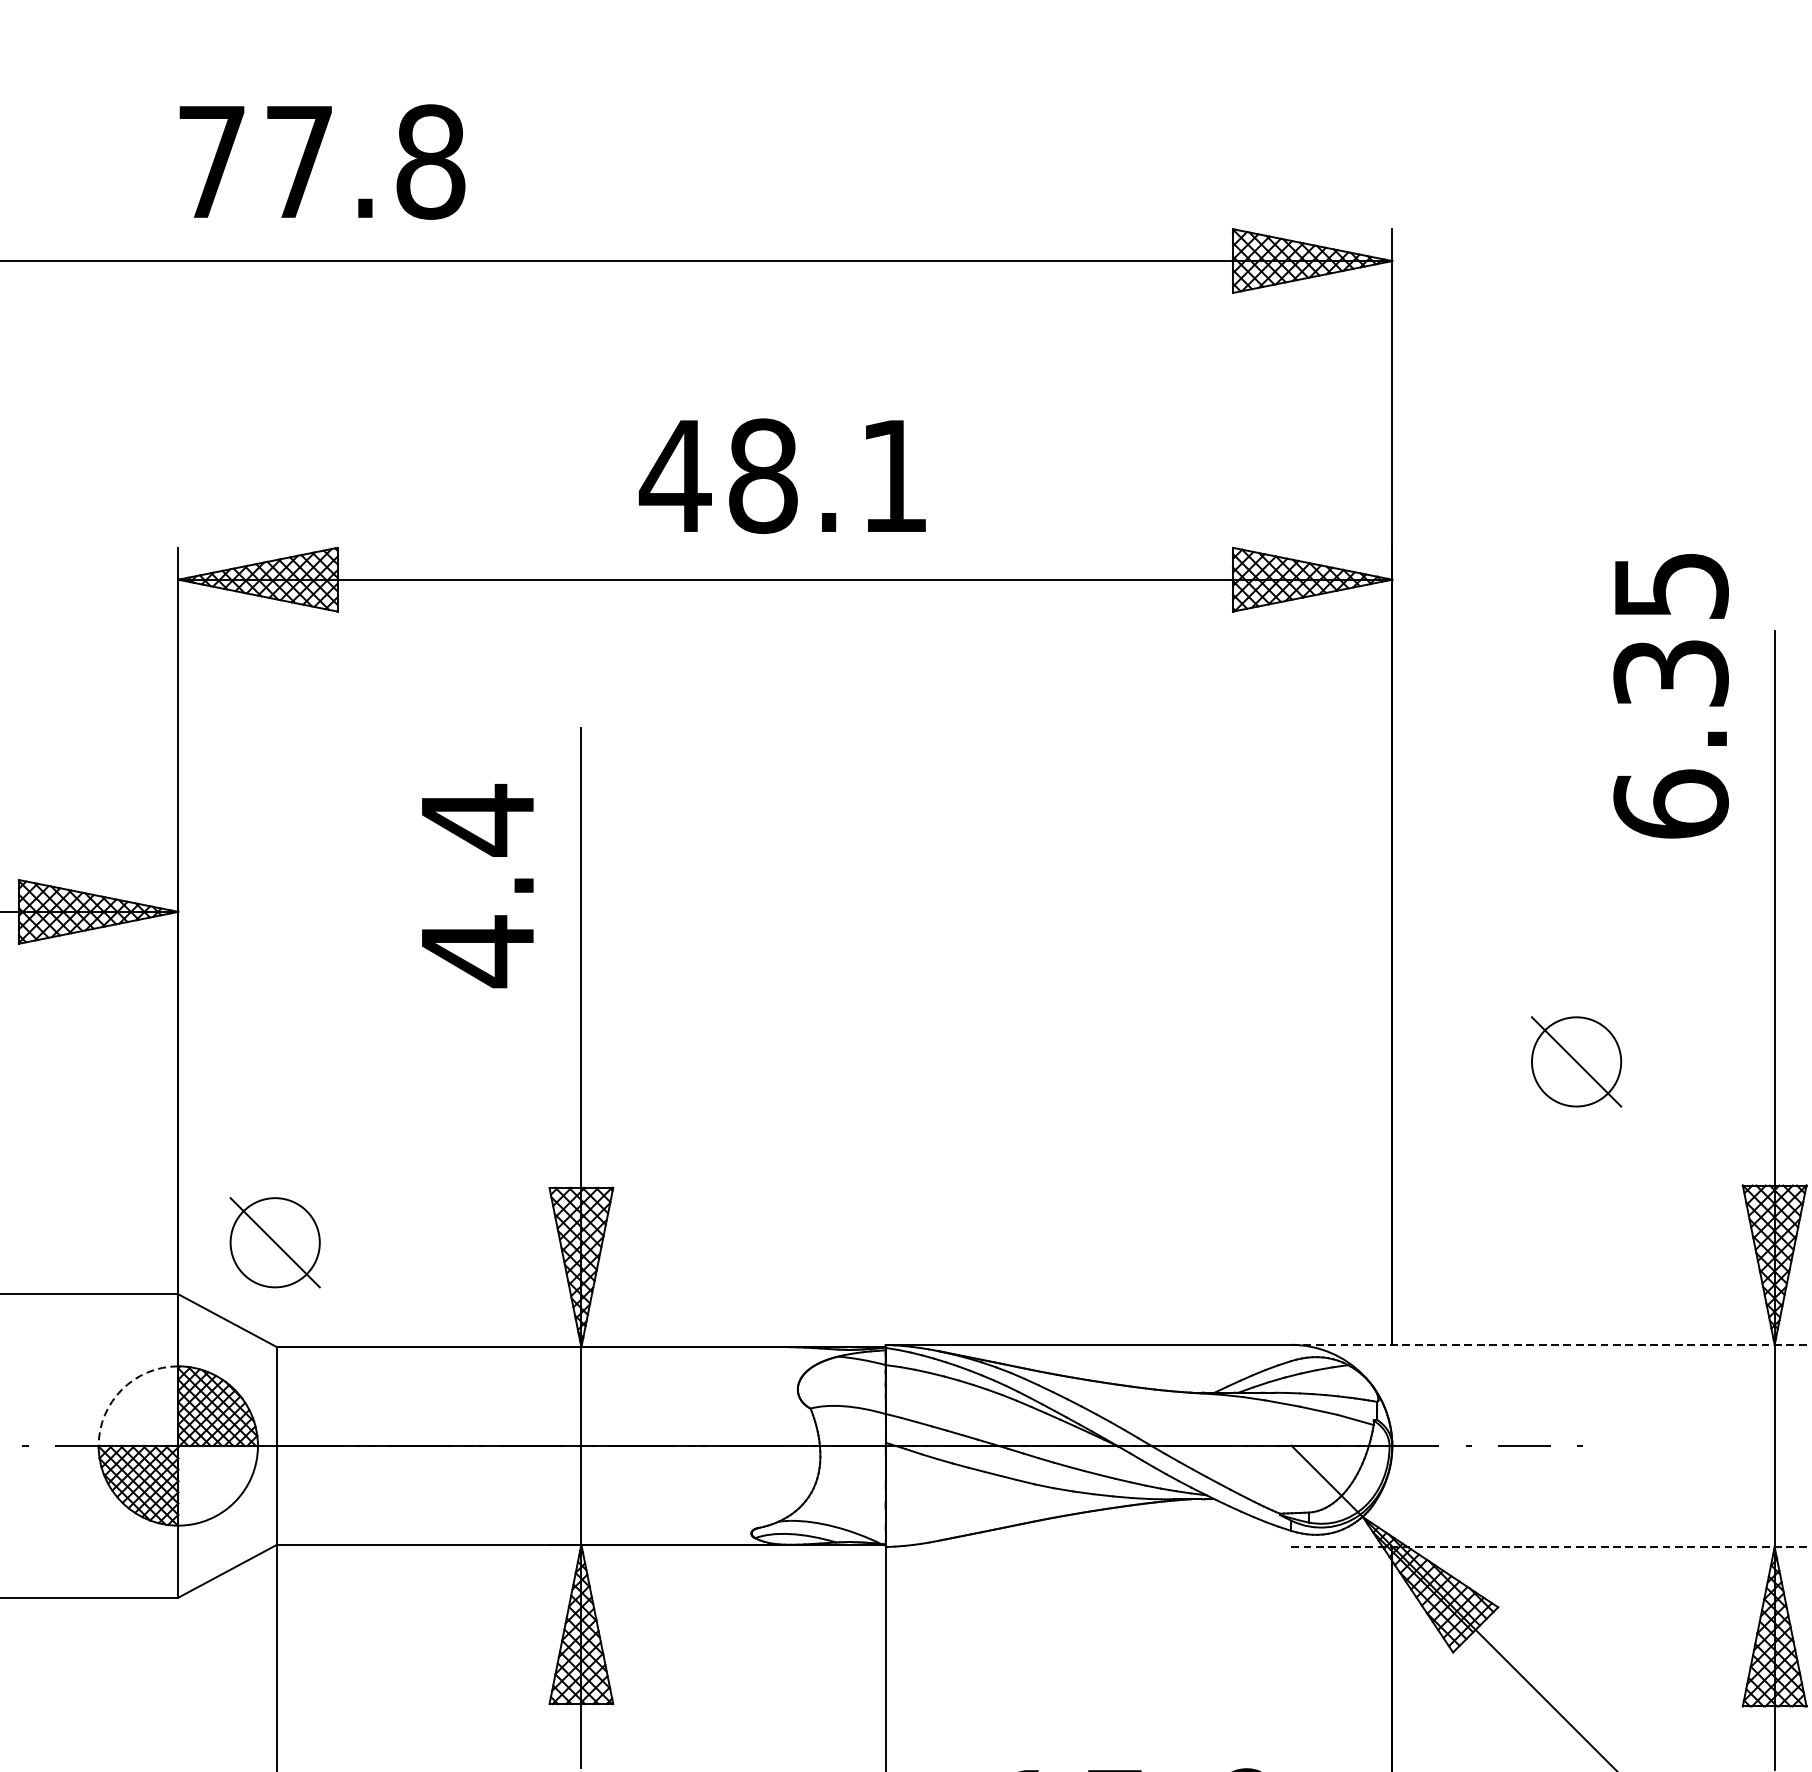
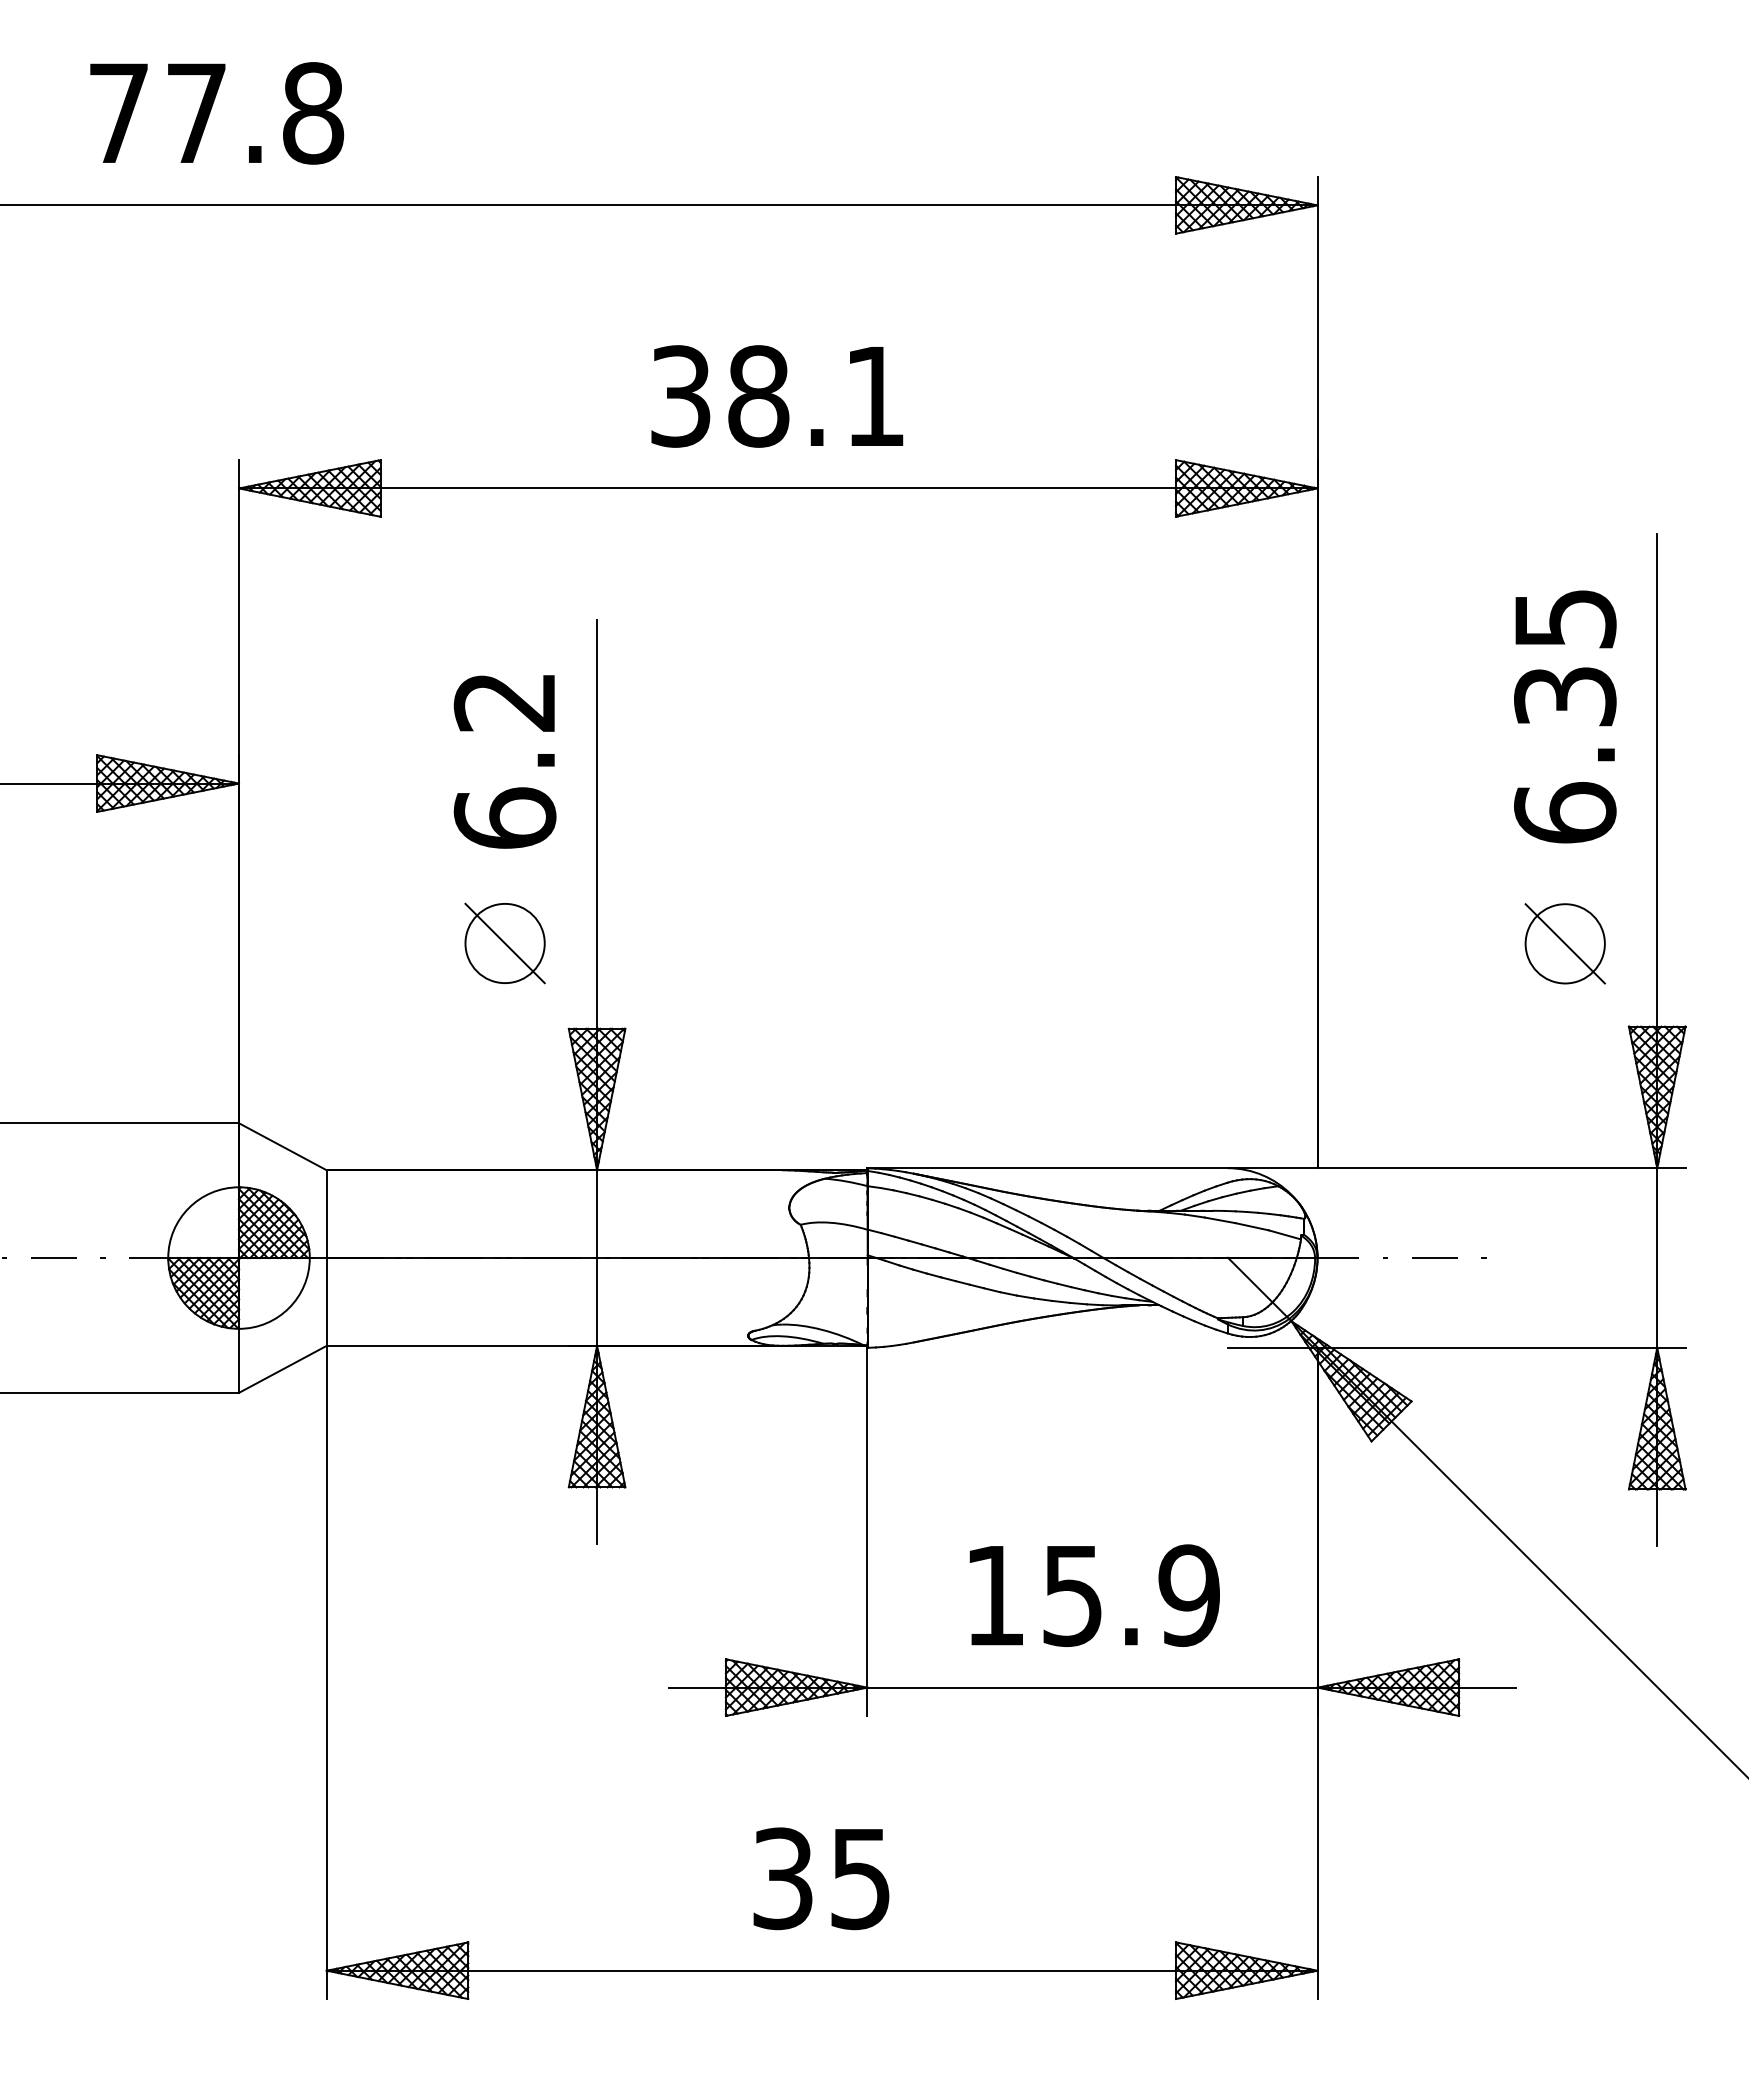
text: (322, 162) -> (217, 113), moved
text: (675, 476) -> (680, 396), 48.1 -> 38.1
text: (1671, 695) -> (1565, 716), moved
text: (477, 885) -> (504, 760), 4.4 -> 6.2
part: (1575, 1061) -> (1564, 943), moved
part: (274, 1242) -> (504, 943), moved
line: (1548, 1345) -> (1456, 1168), dashed -> solid
arc: (121, 1390) -> (188, 1208), dashed -> solid
line: (1548, 1546) -> (1456, 1347), dashed -> solid

